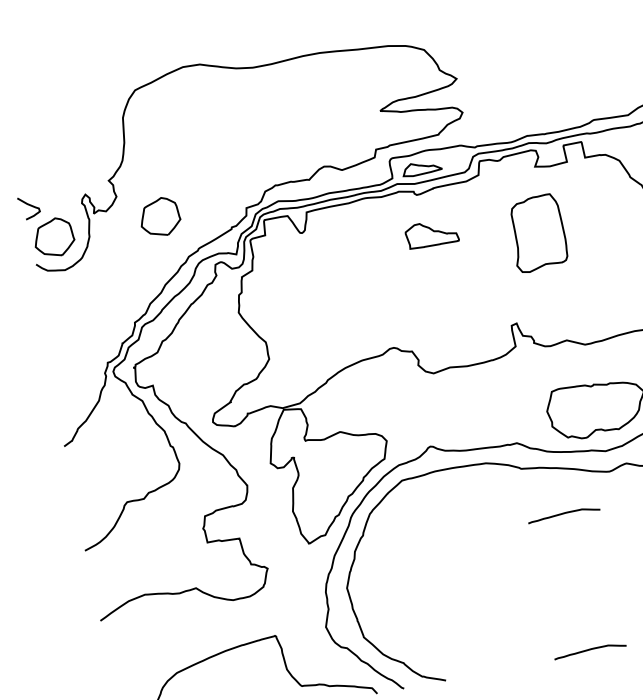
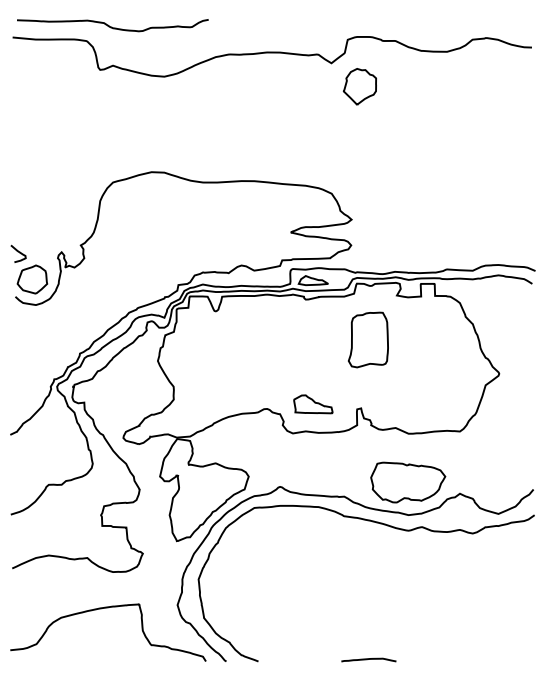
part: (160, 217) -> (113, 279), removed
part: (537, 232) -> (368, 339), moved
part: (432, 234) -> (313, 404), moved
curve: (563, 514) -> (368, 555), removed

